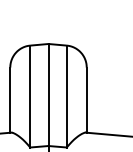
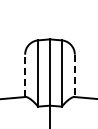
line: (10, 99) -> (25, 75), solid -> dashed
line: (86, 101) -> (74, 76), solid -> dashed

